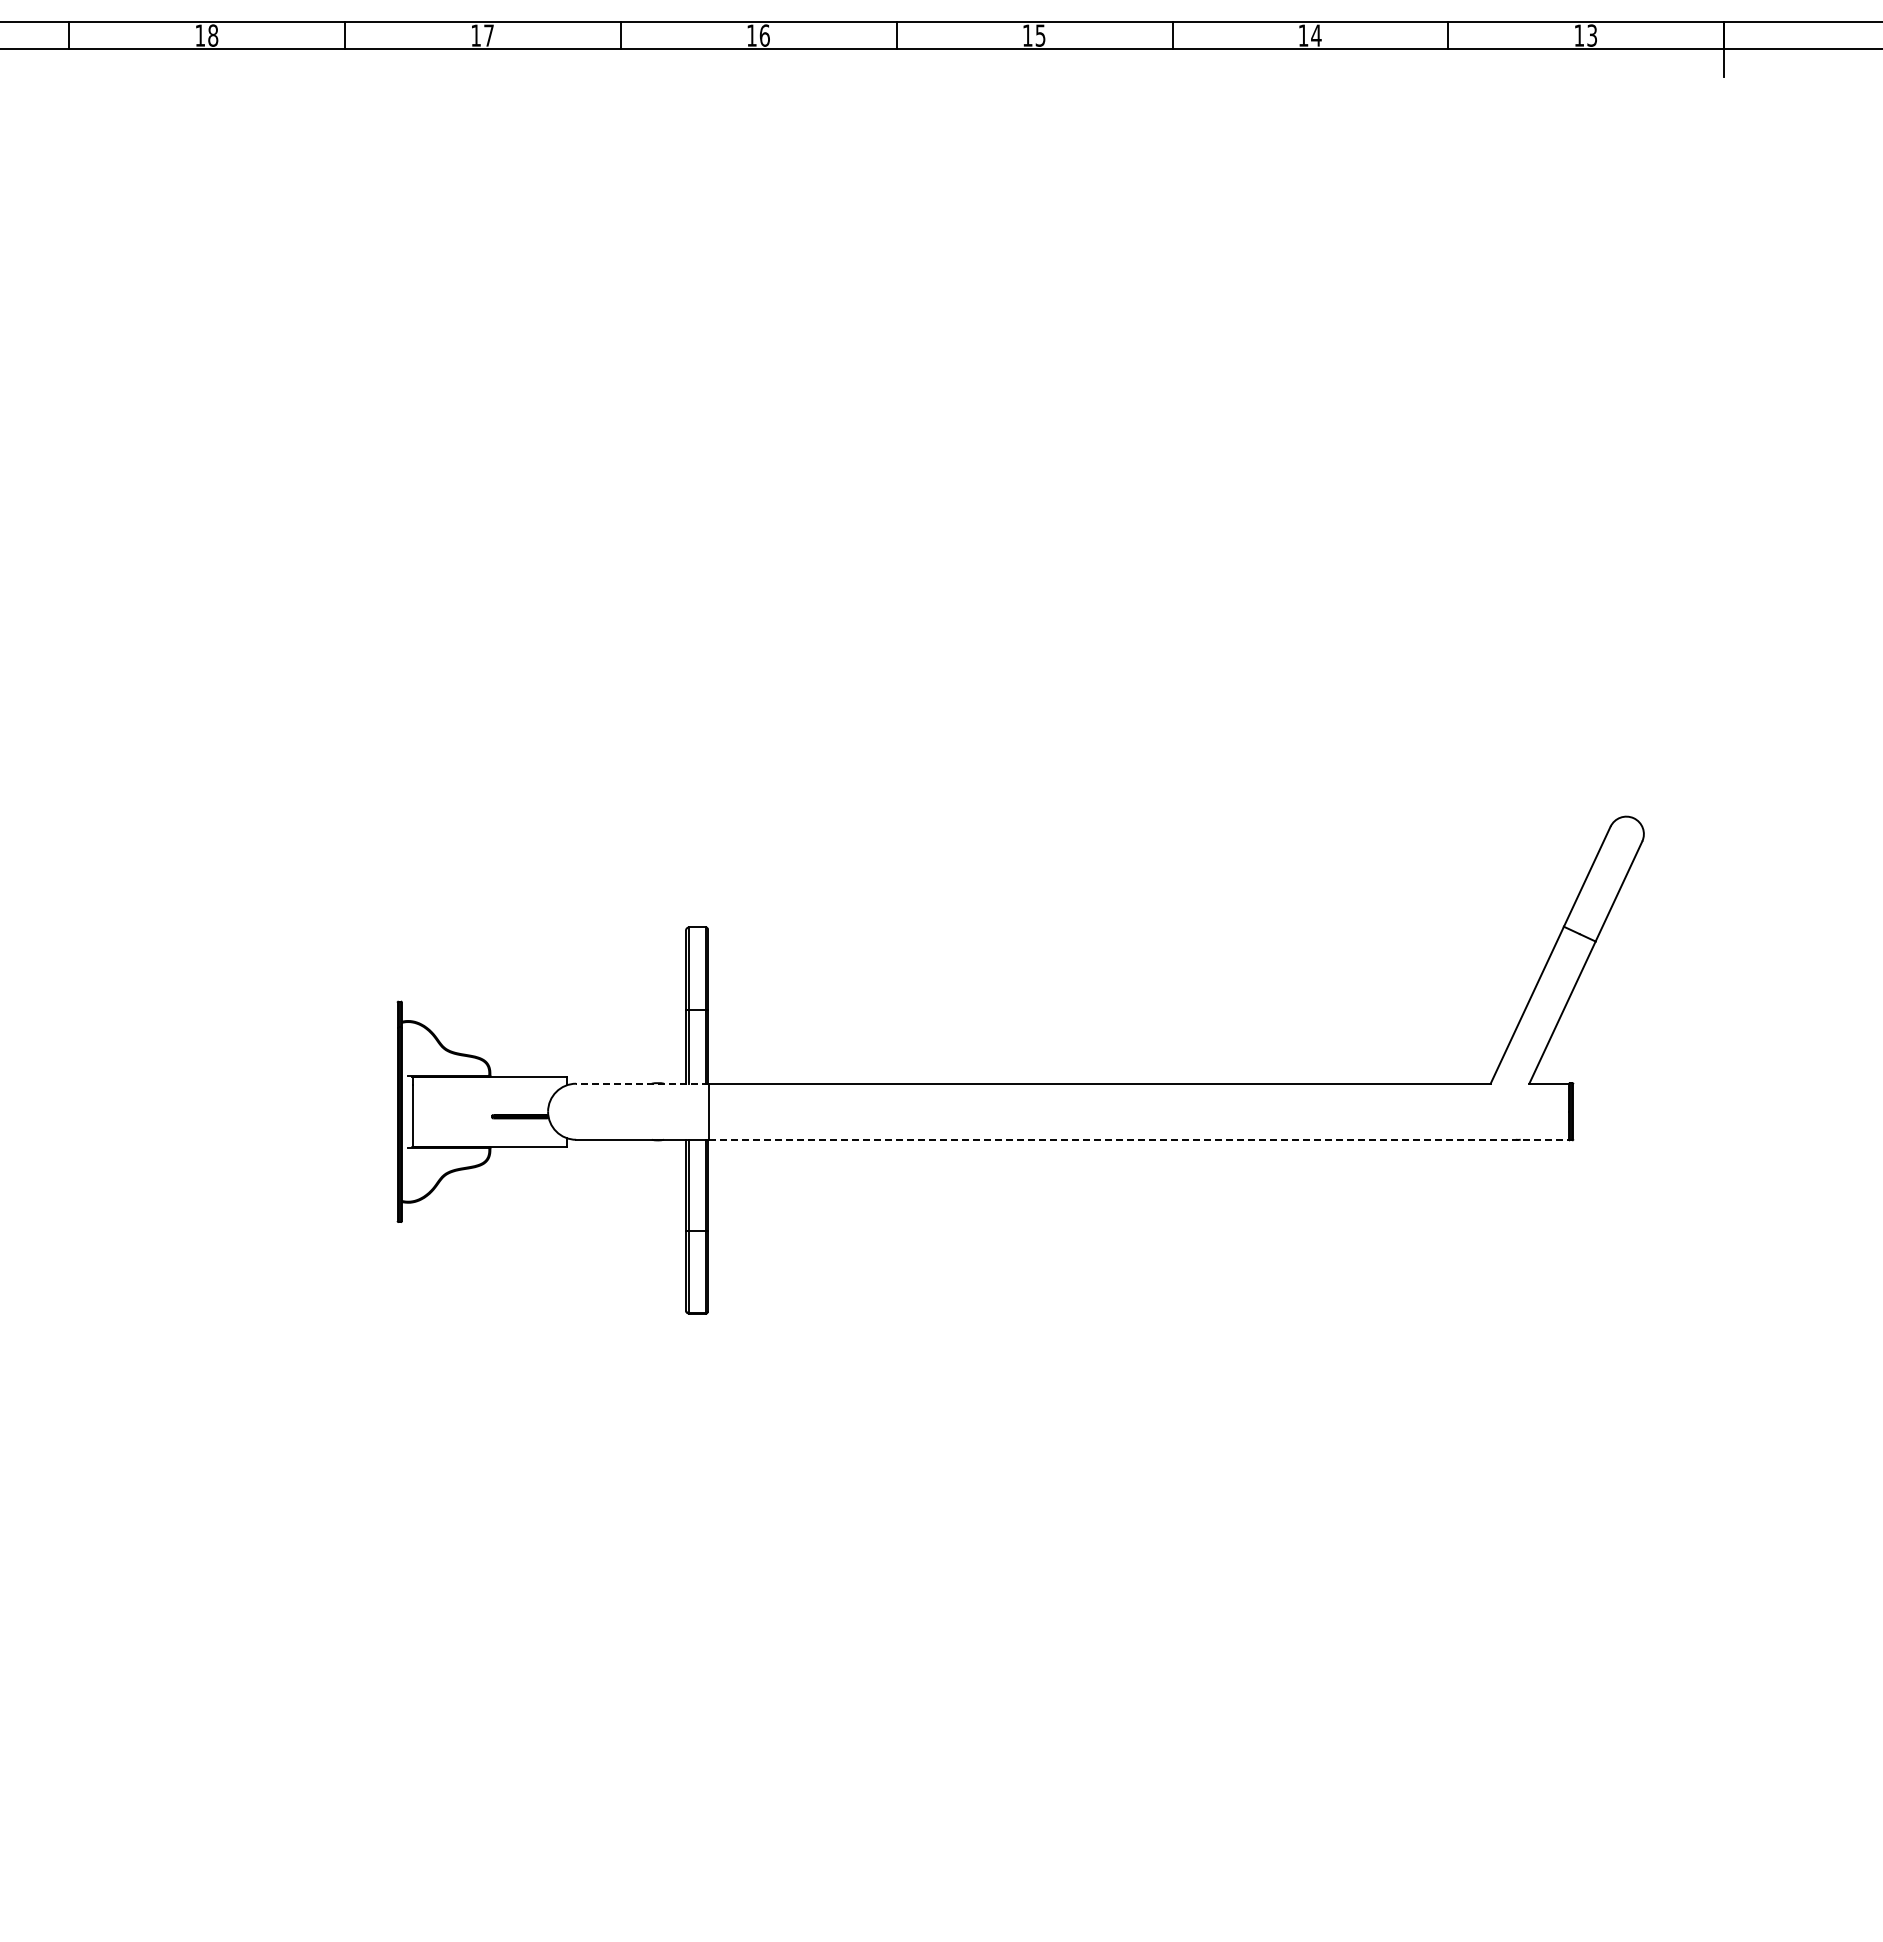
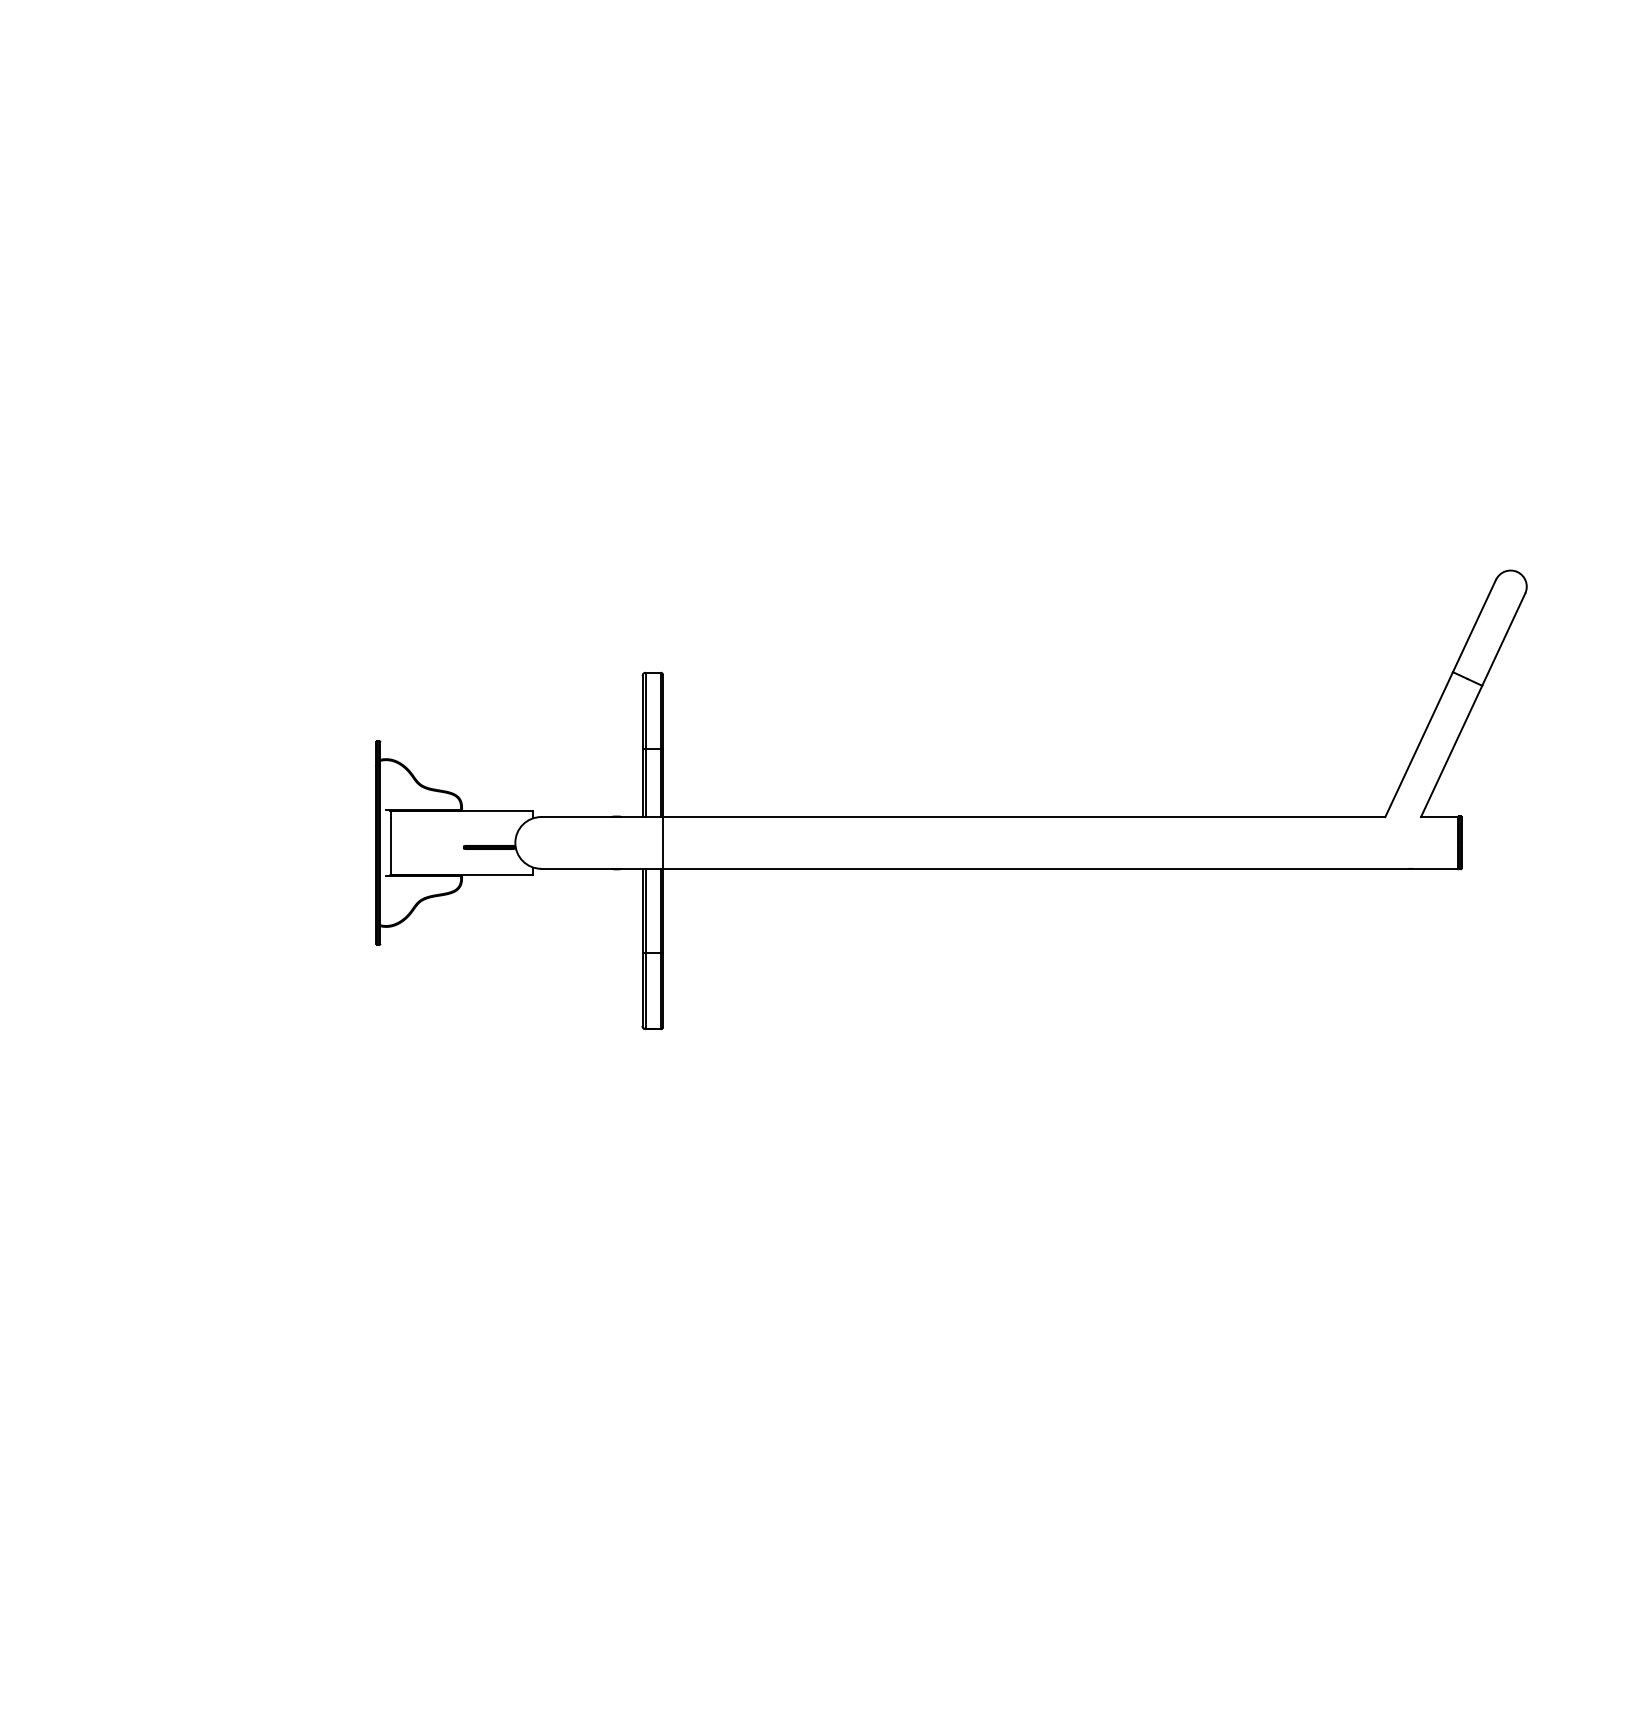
line: (641, 1083) -> (601, 816), dashed -> solid
line: (1139, 1139) -> (1061, 868), dashed -> solid

